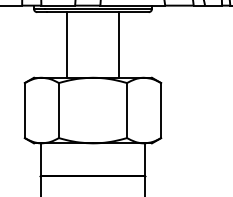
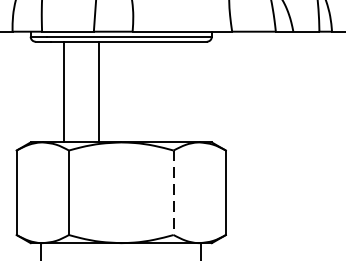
line: (66, 44) -> (63, 91), moved
line: (119, 44) -> (99, 91), moved
line: (127, 110) -> (174, 192), solid -> dashed

